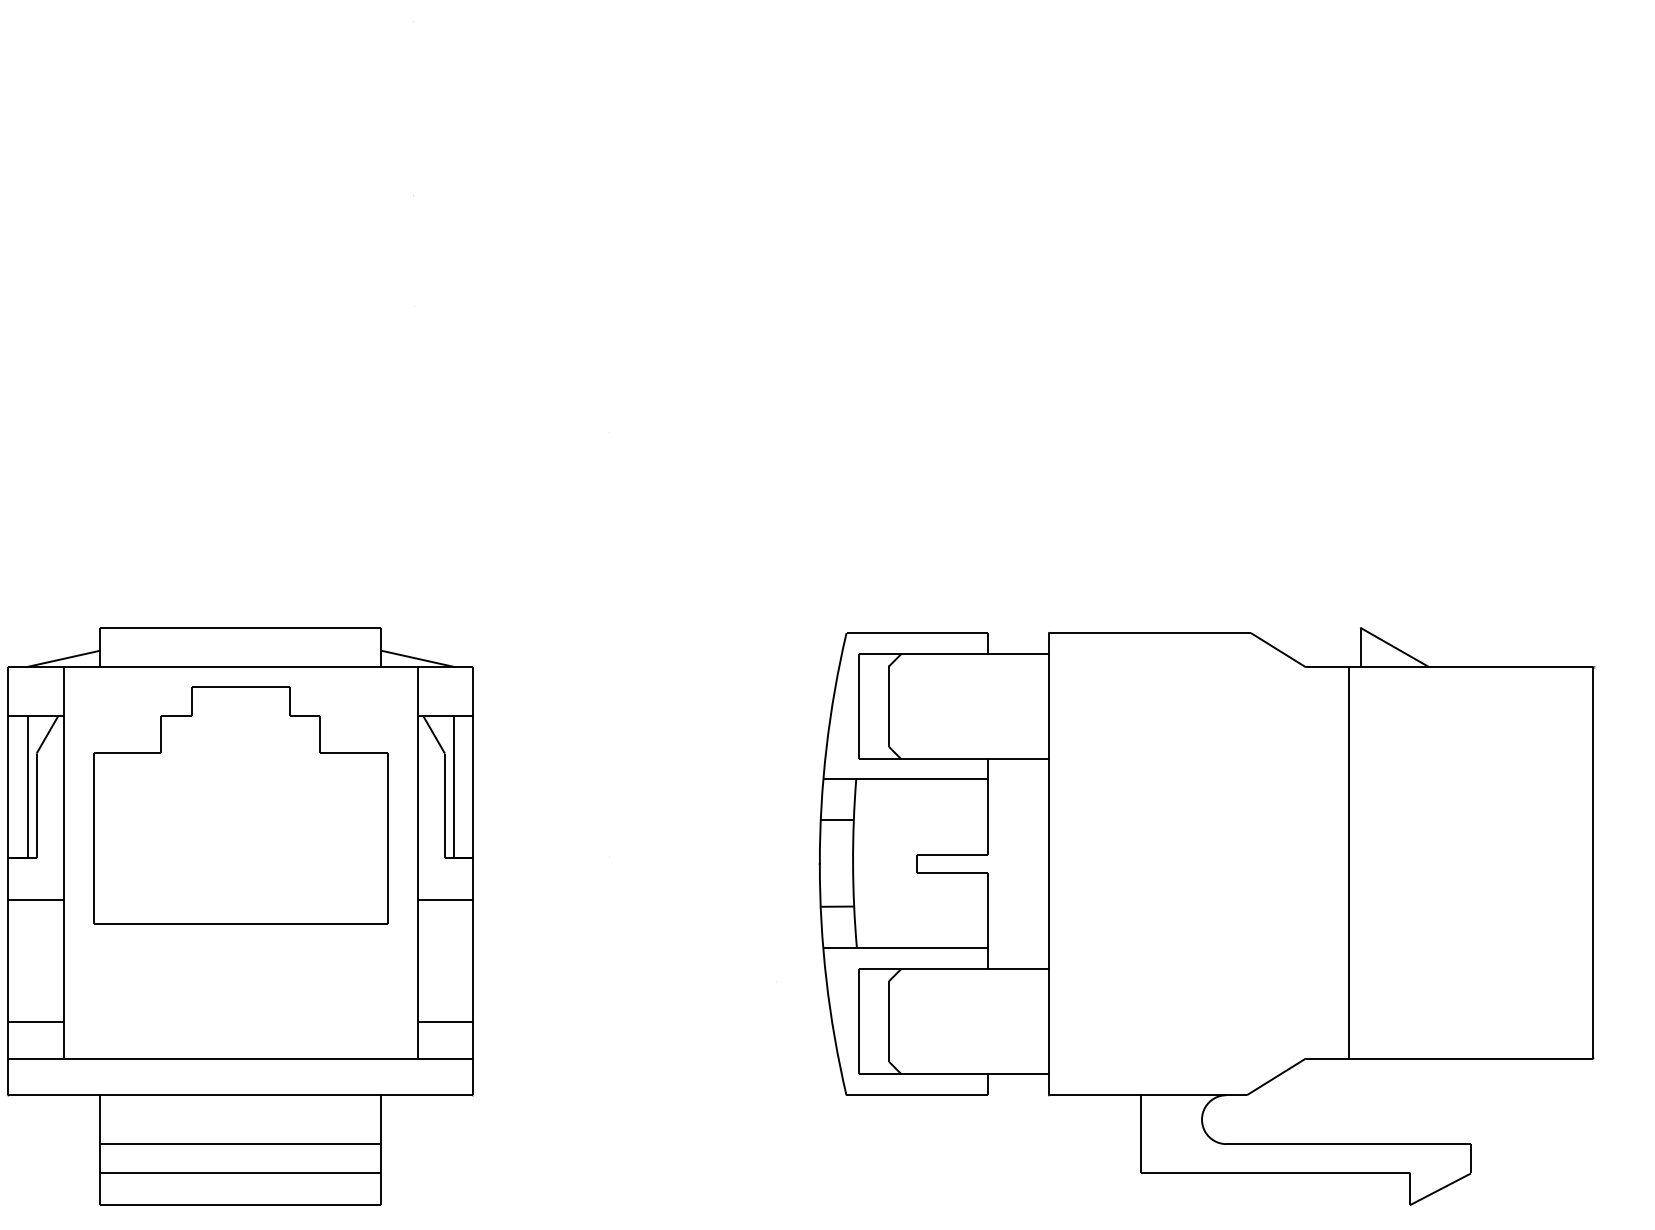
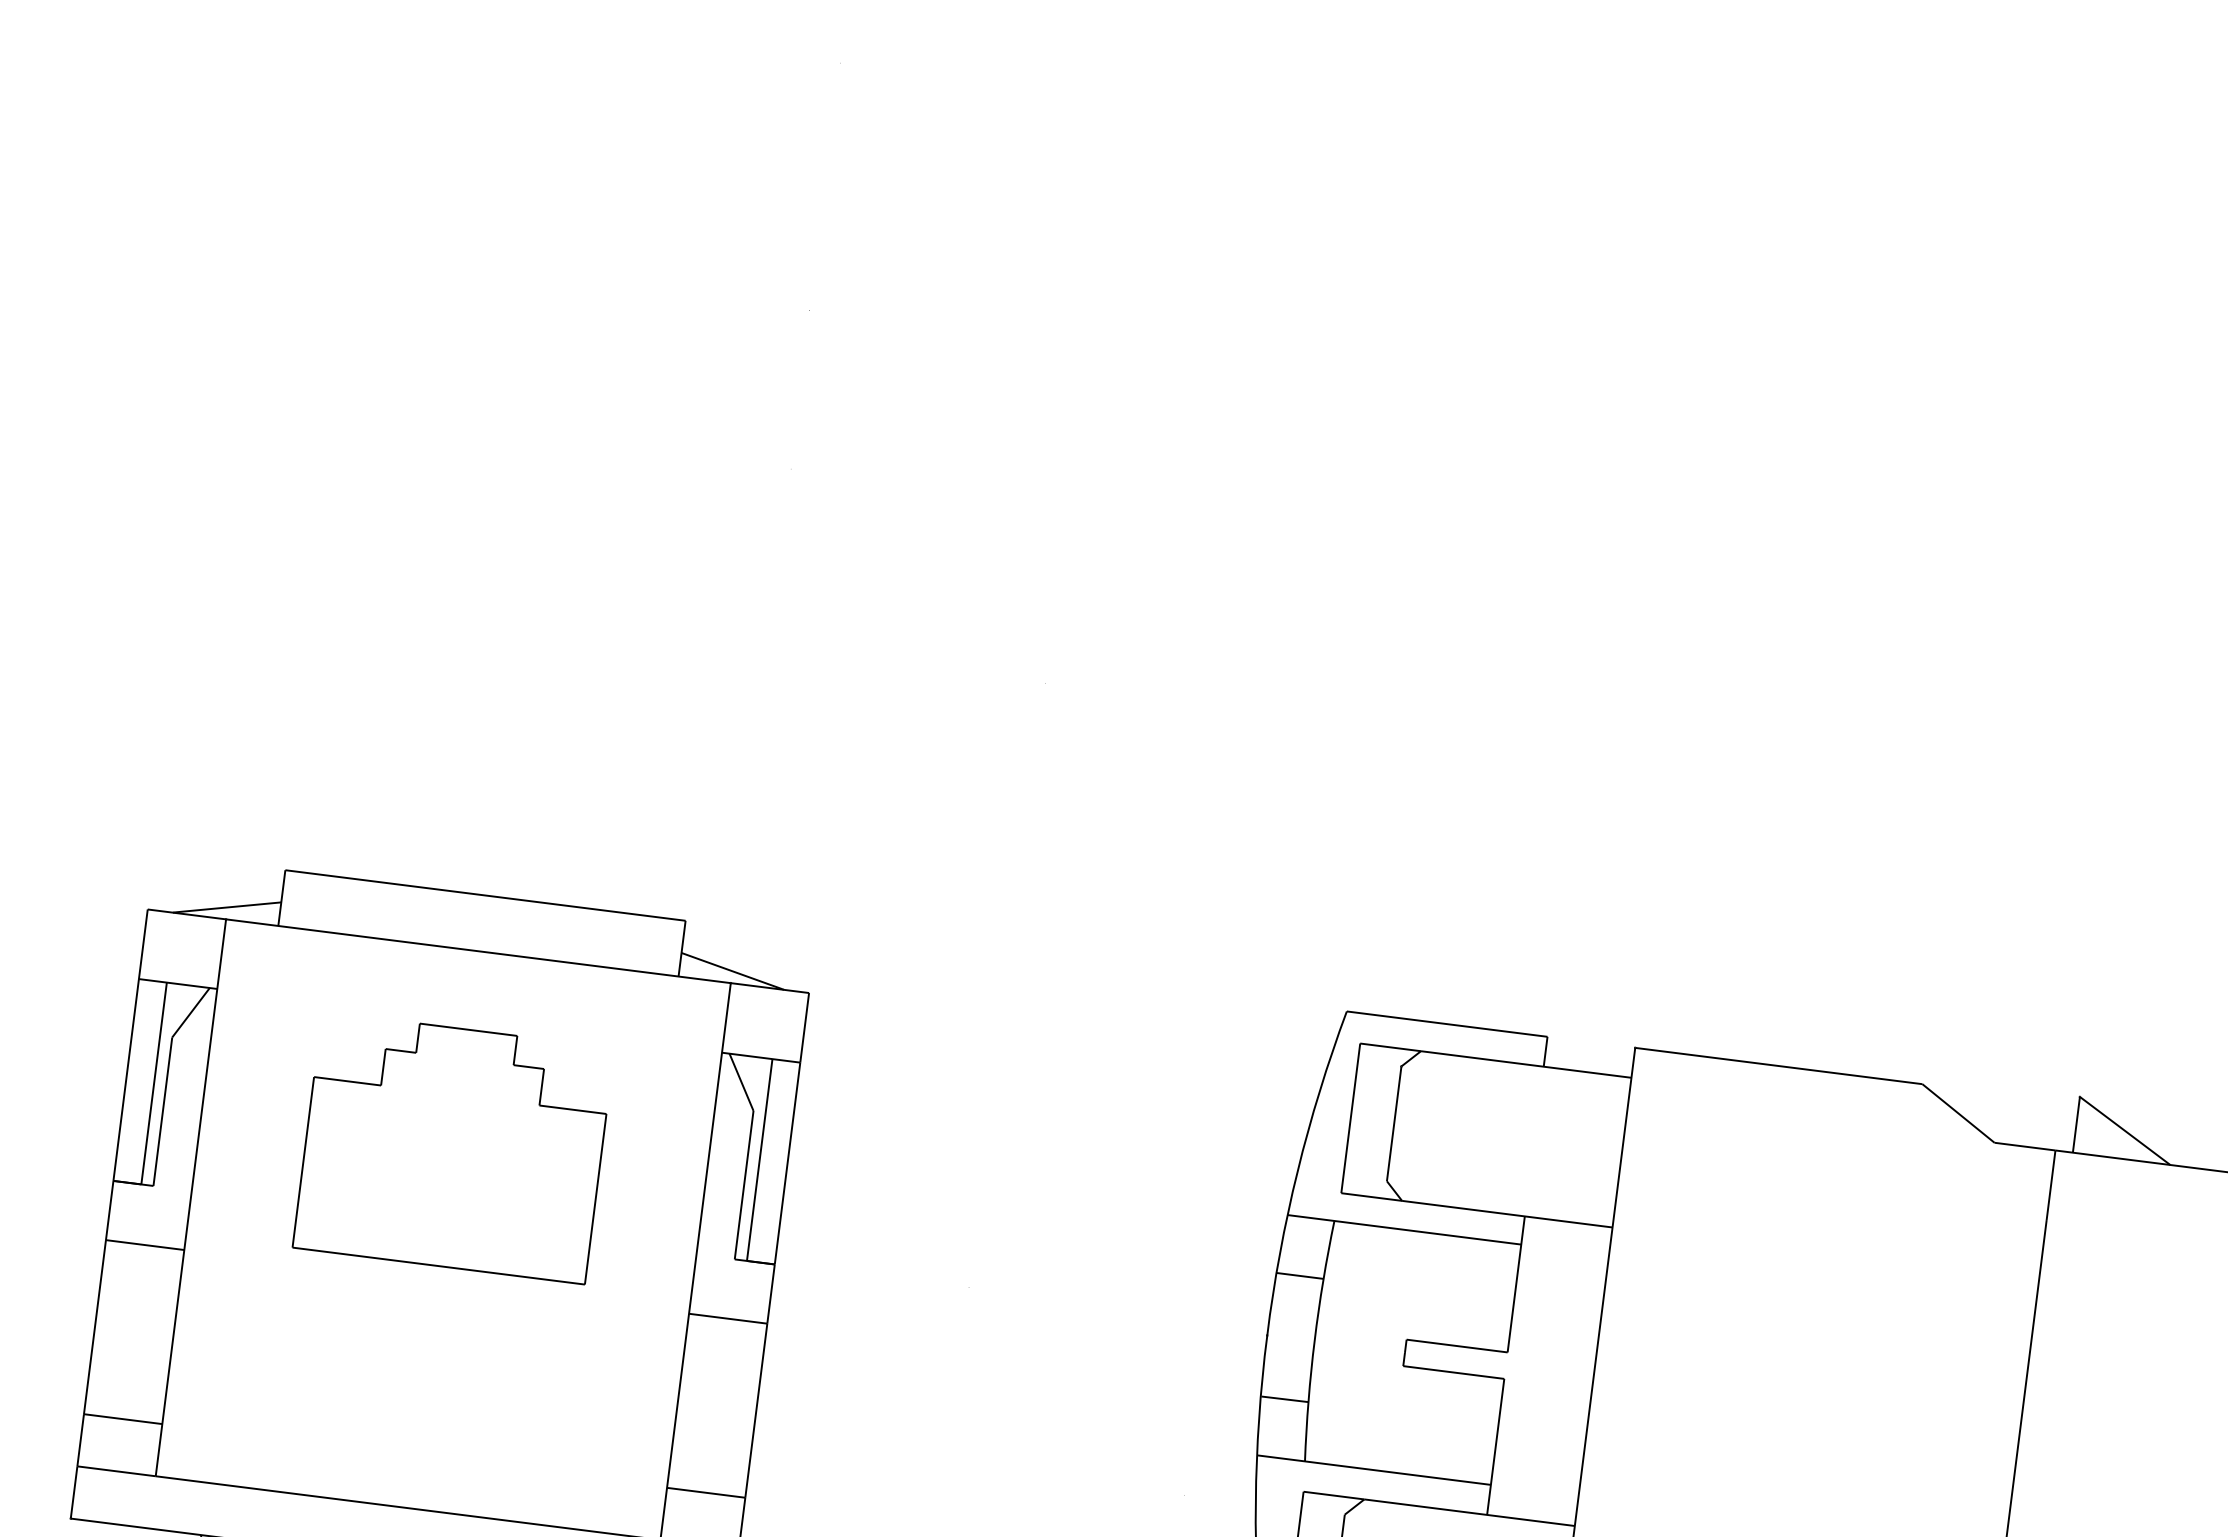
part: (240, 805) -> (453, 1147), size x0.7

